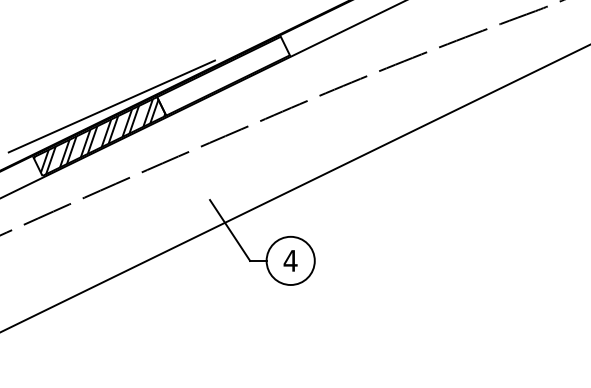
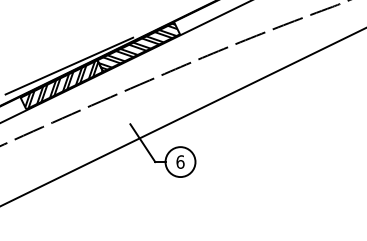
hatch: (221, 74) -> (137, 46), added
text: (290, 259) -> (180, 161), 4 -> 6

